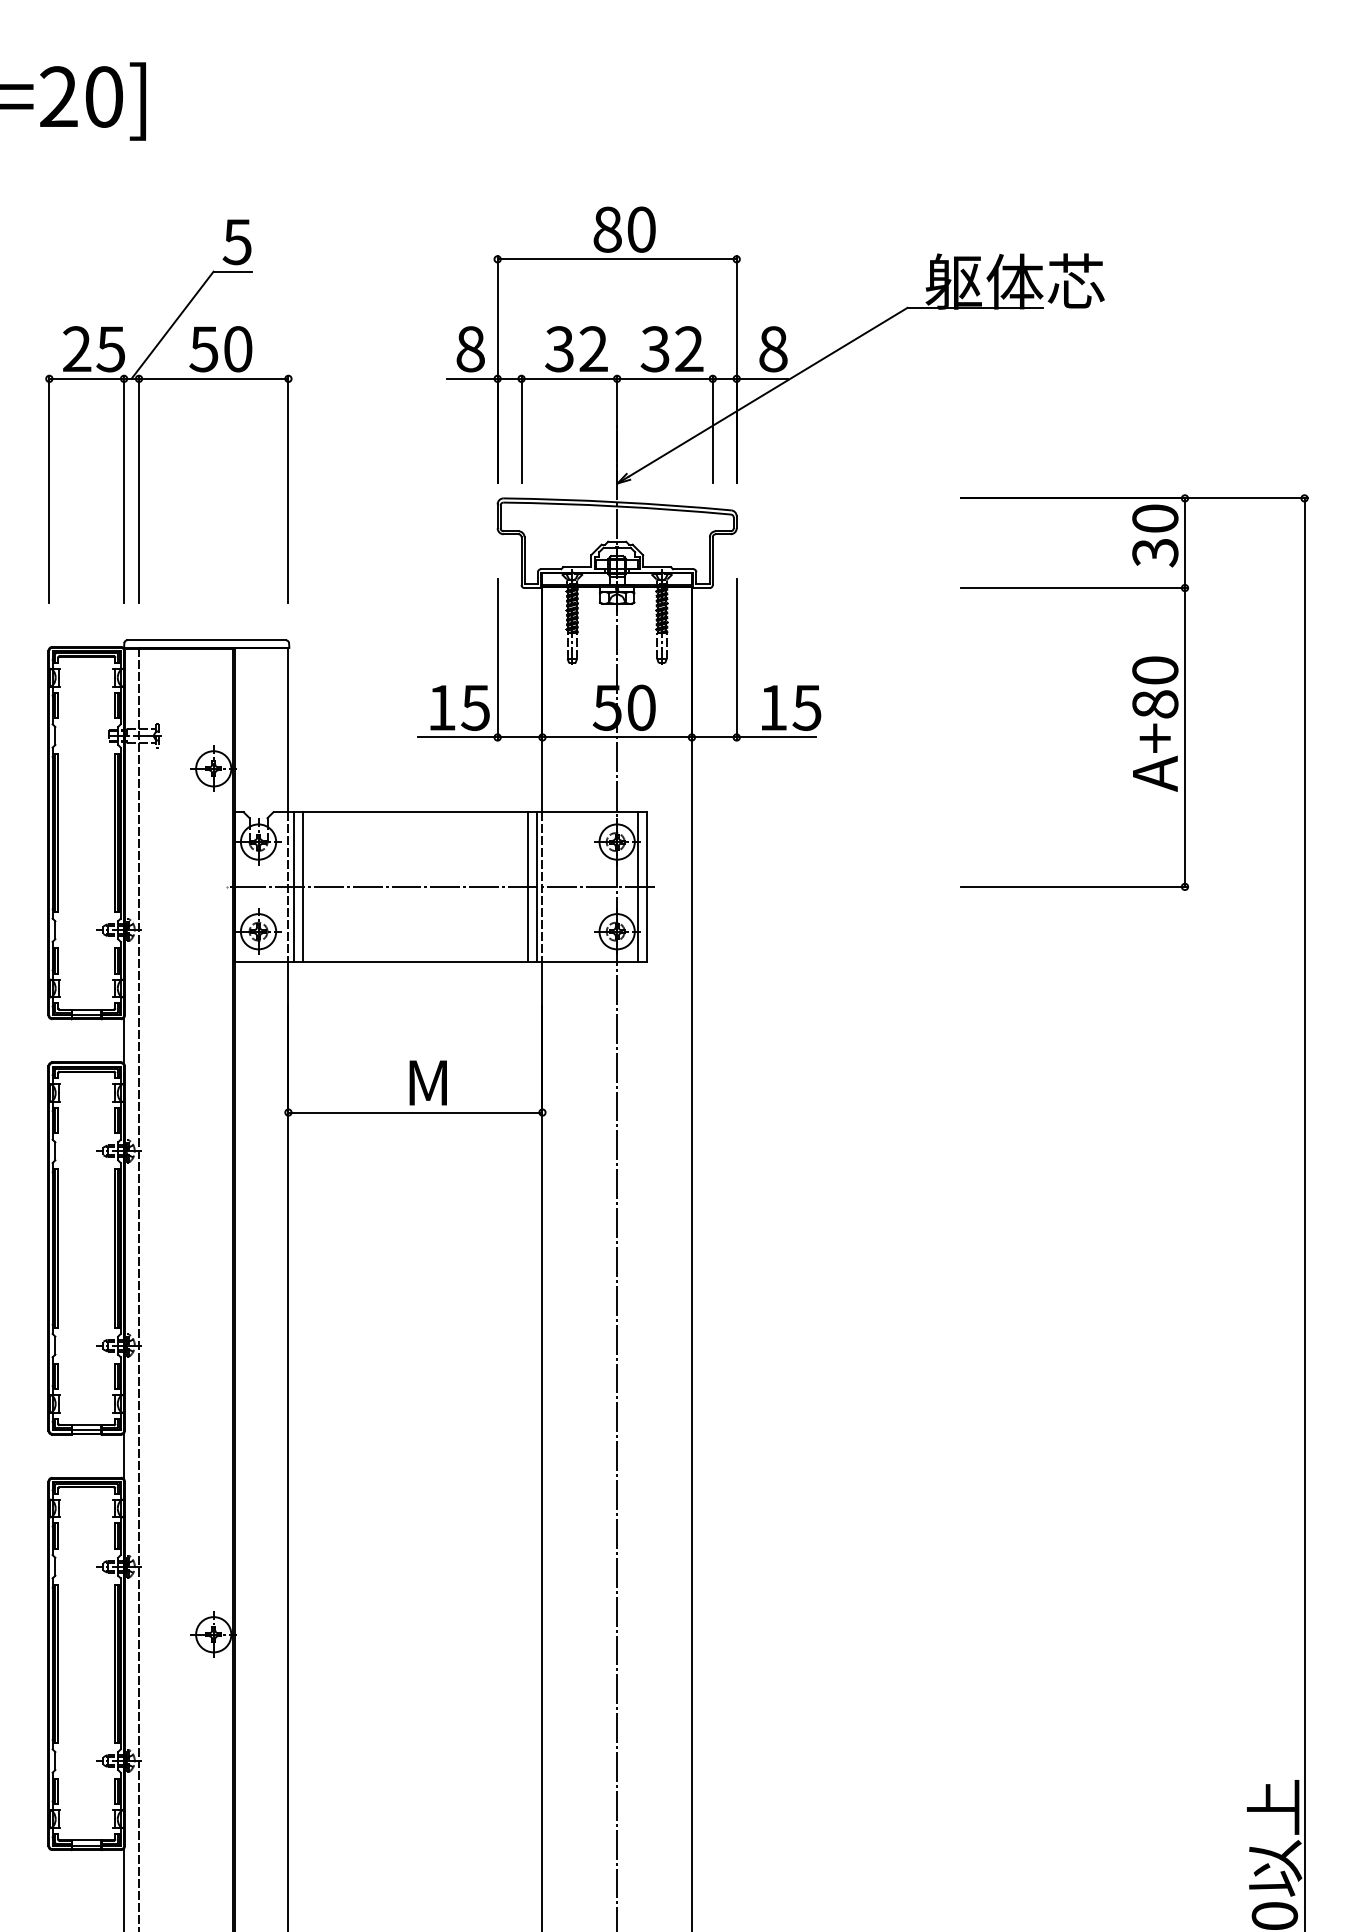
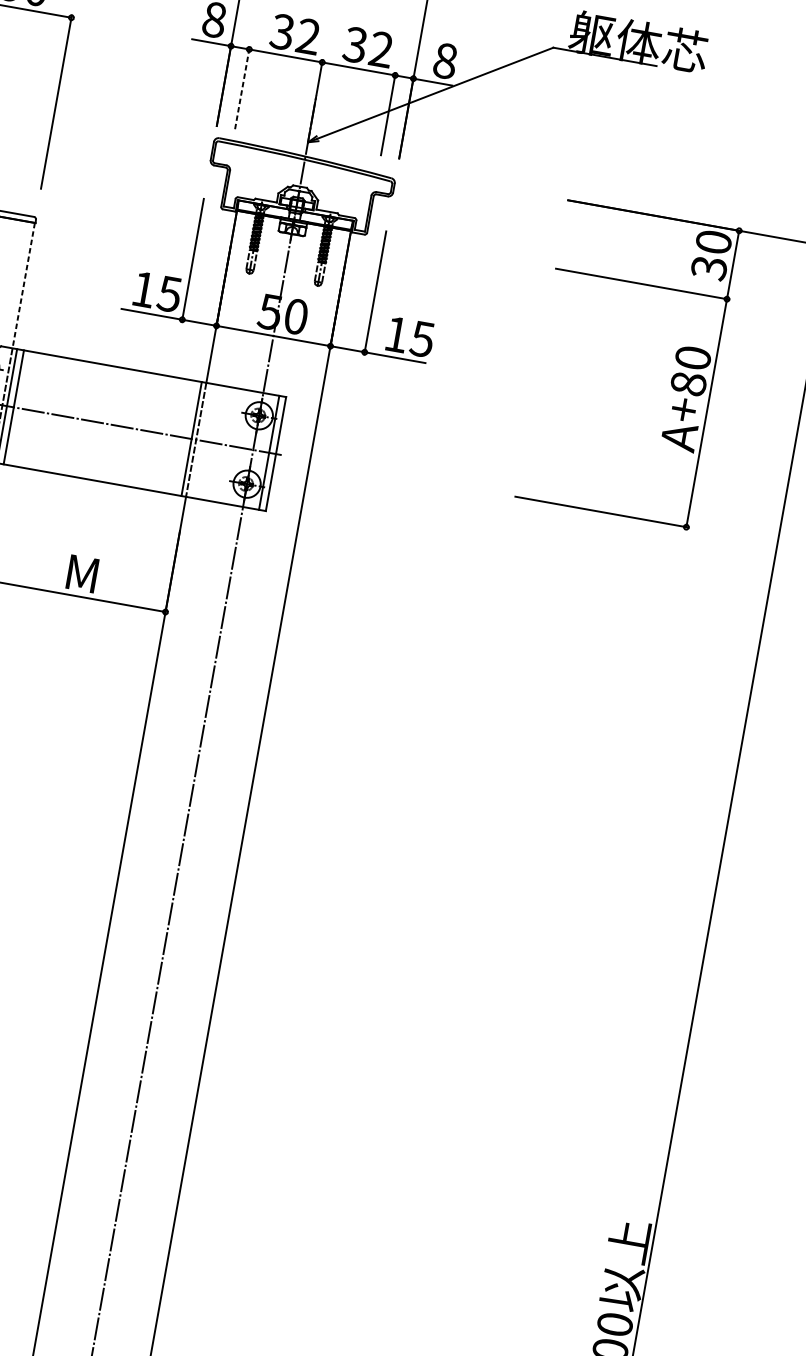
line: (521, 429) -> (242, 88), solid -> dashed
line: (288, 730) -> (23, 286), solid -> dashed
line: (527, 886) -> (184, 437), removed

